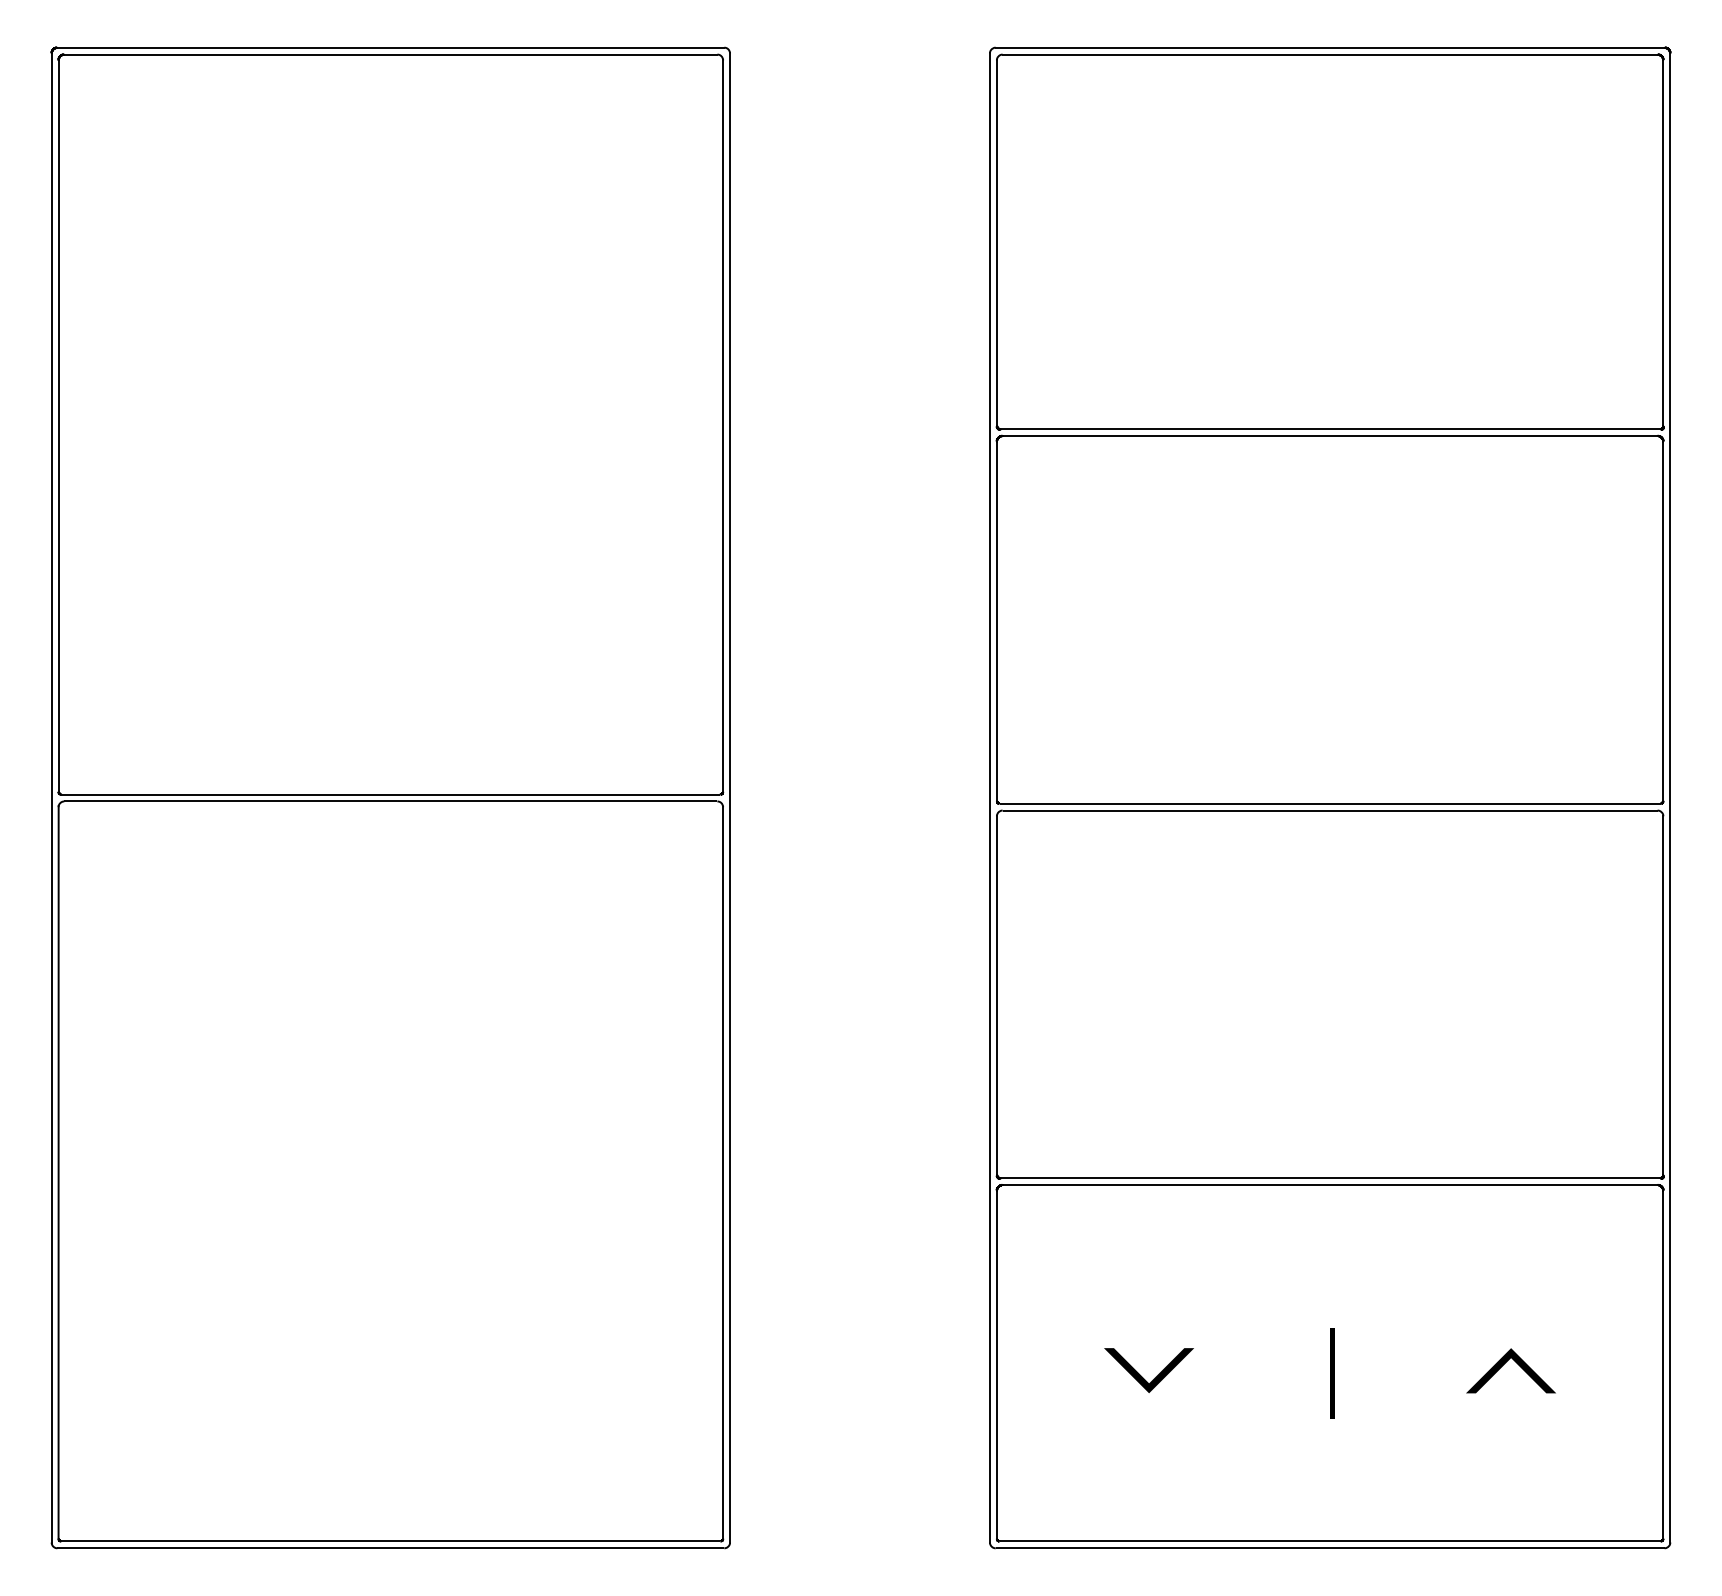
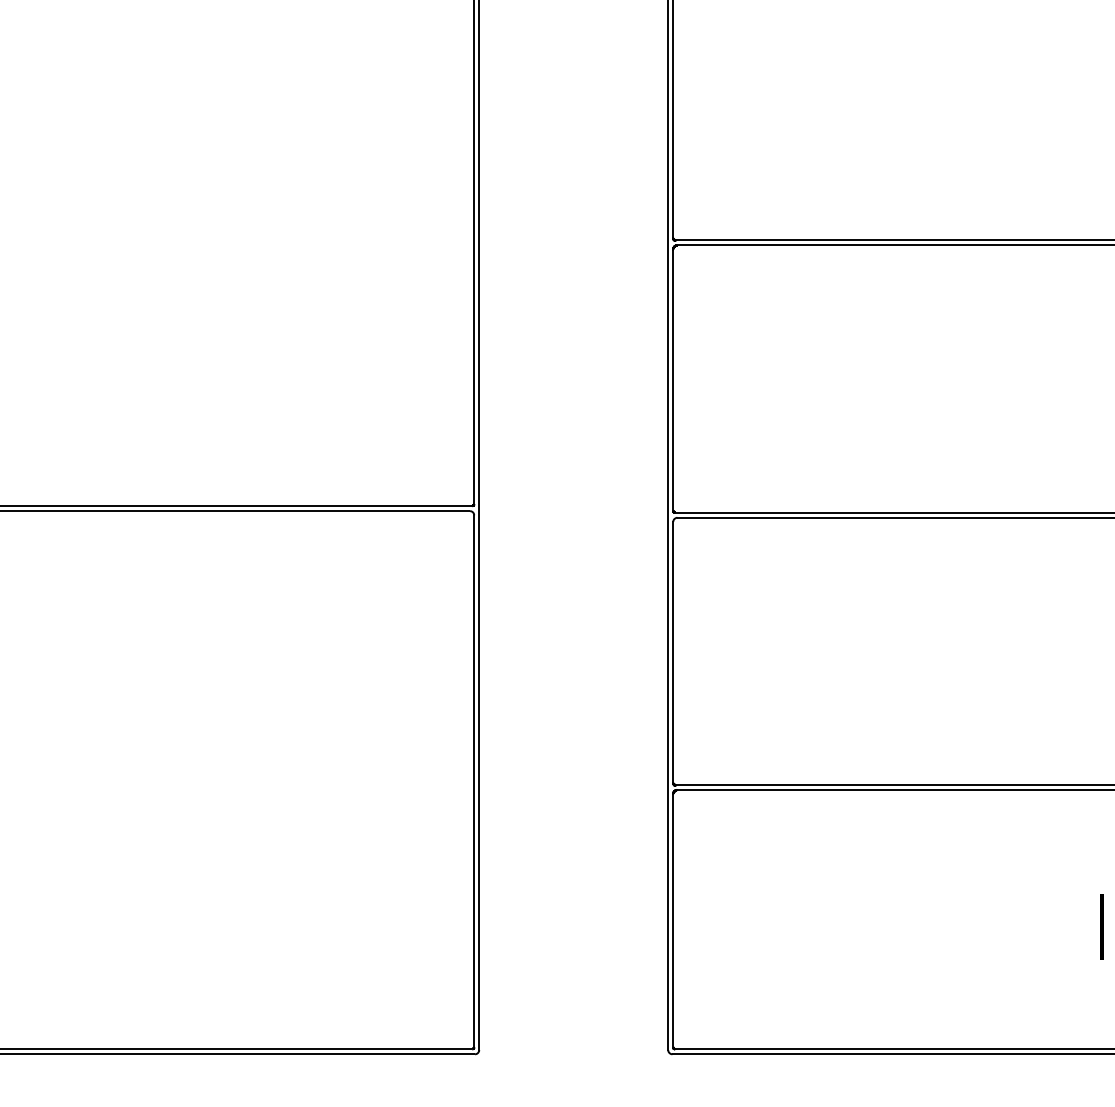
fill: (1510, 1370) -> (1046, 924), removed
line: (1332, 1373) -> (1102, 927), moved
part: (1142, 1376) -> (779, 929), removed

